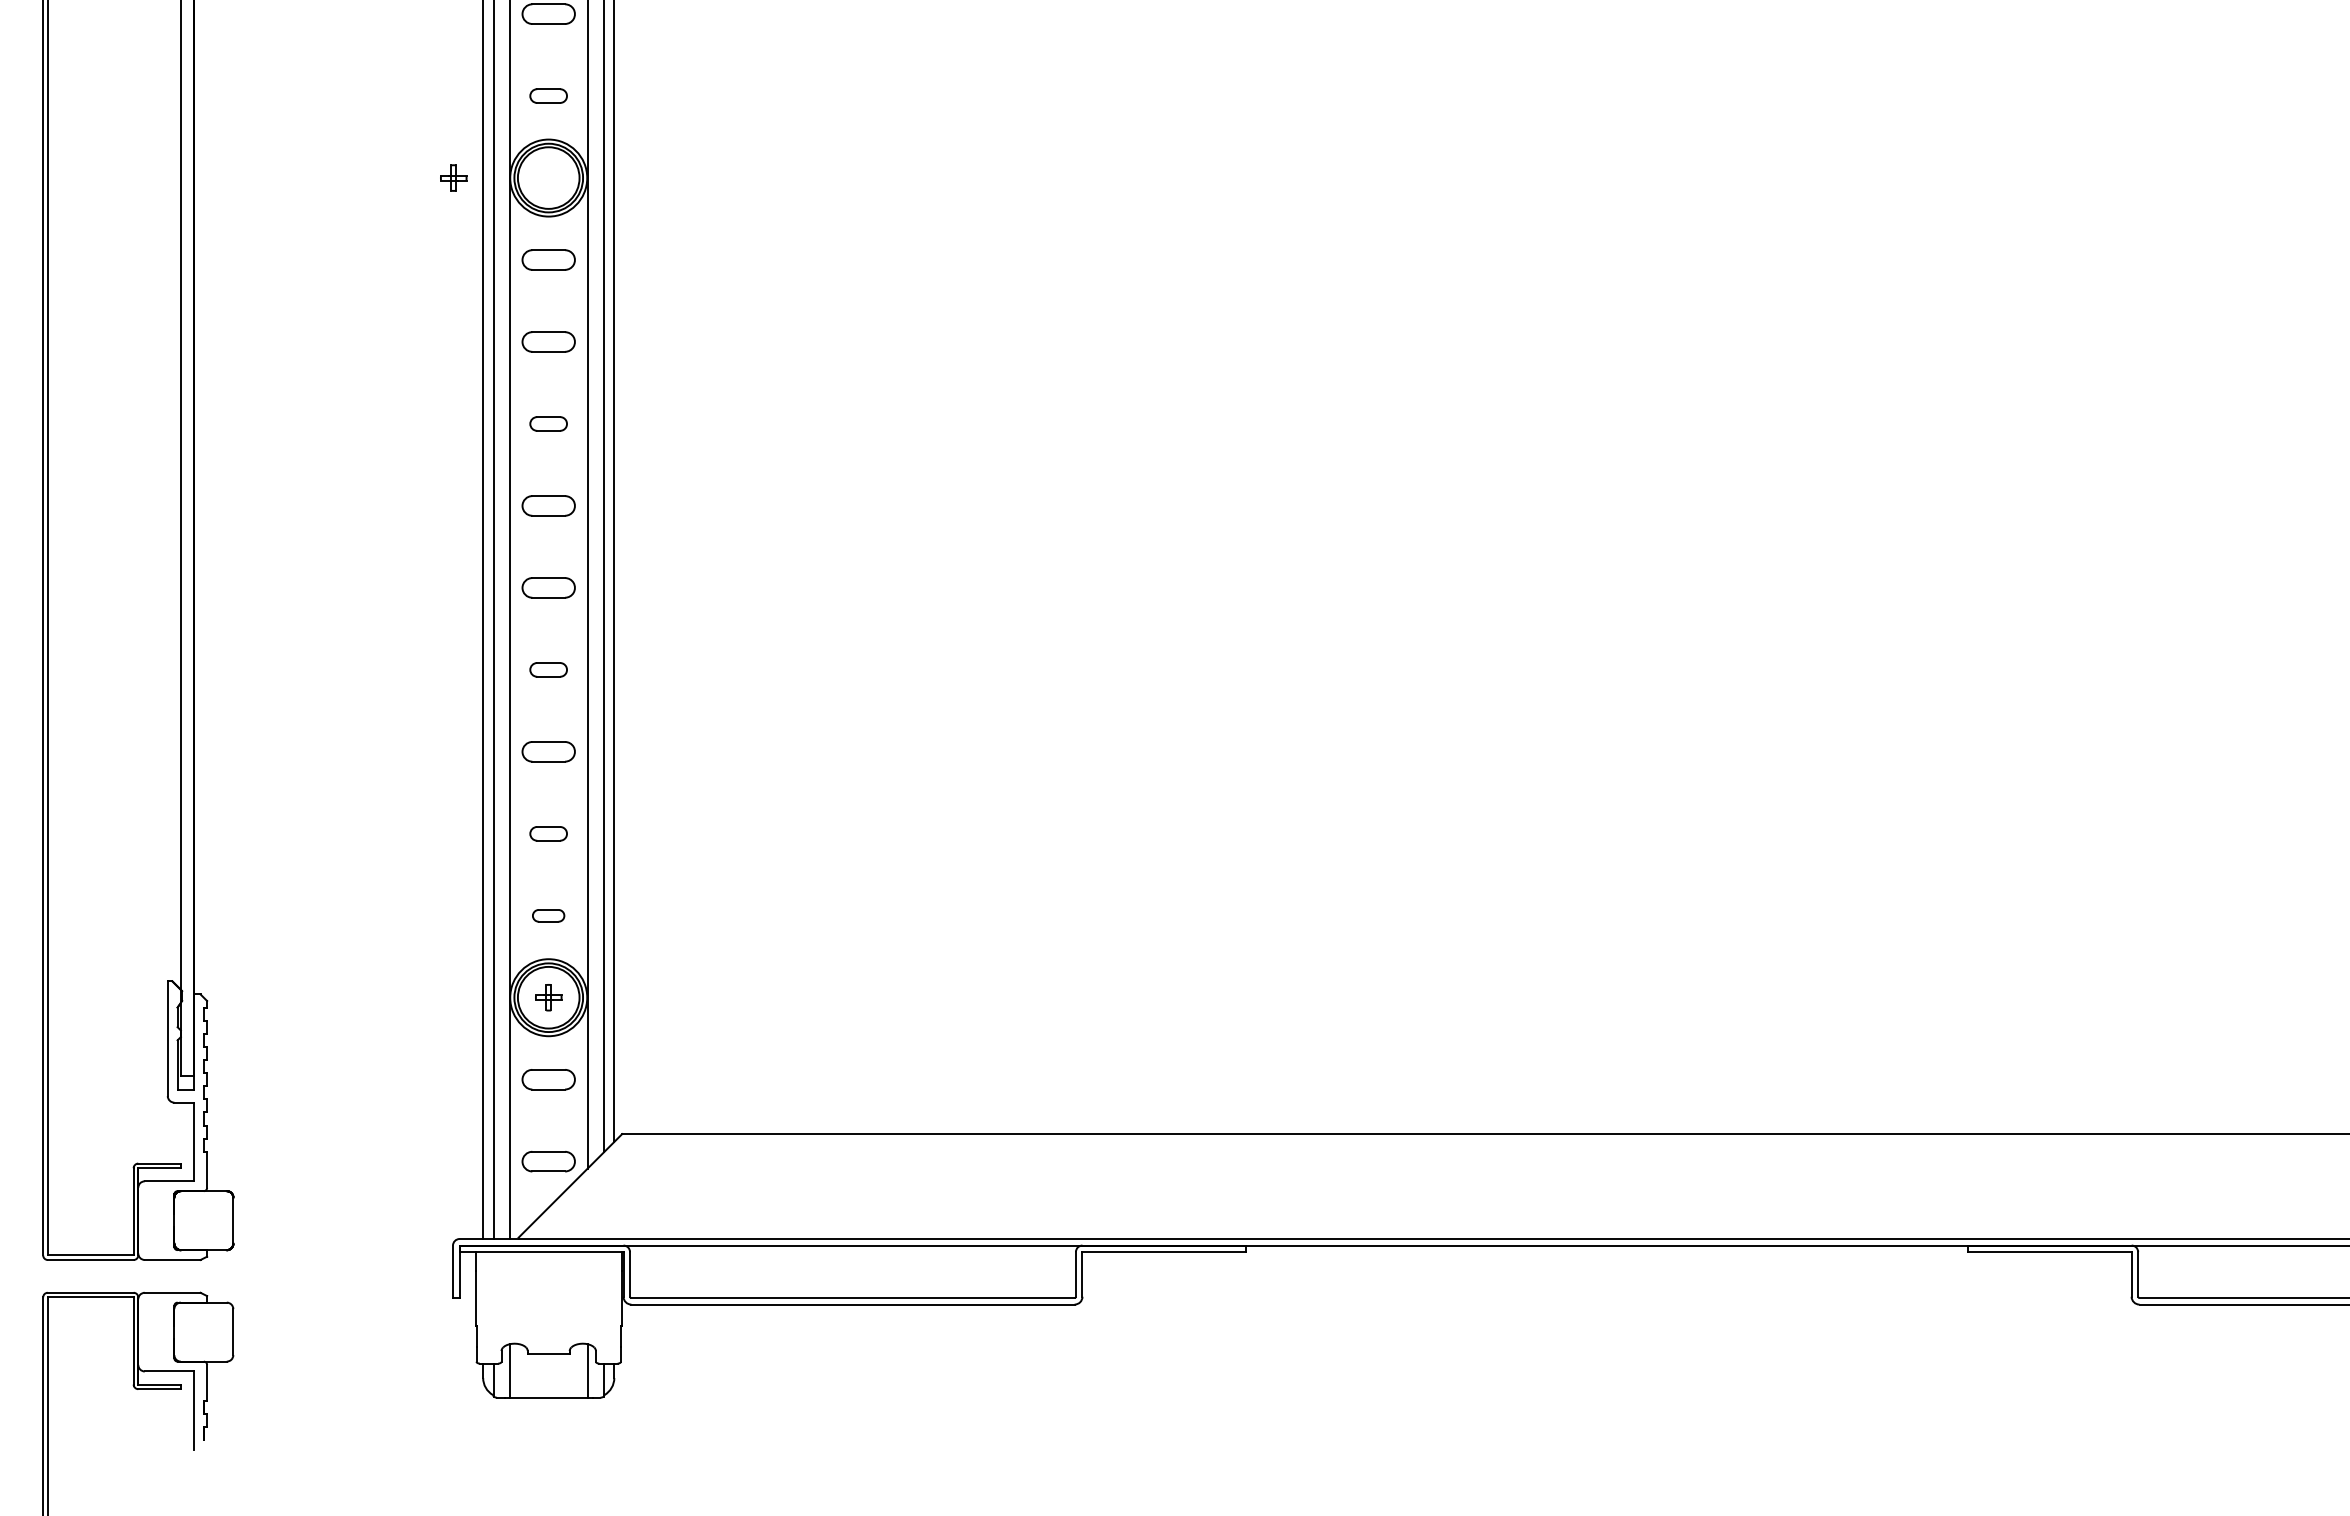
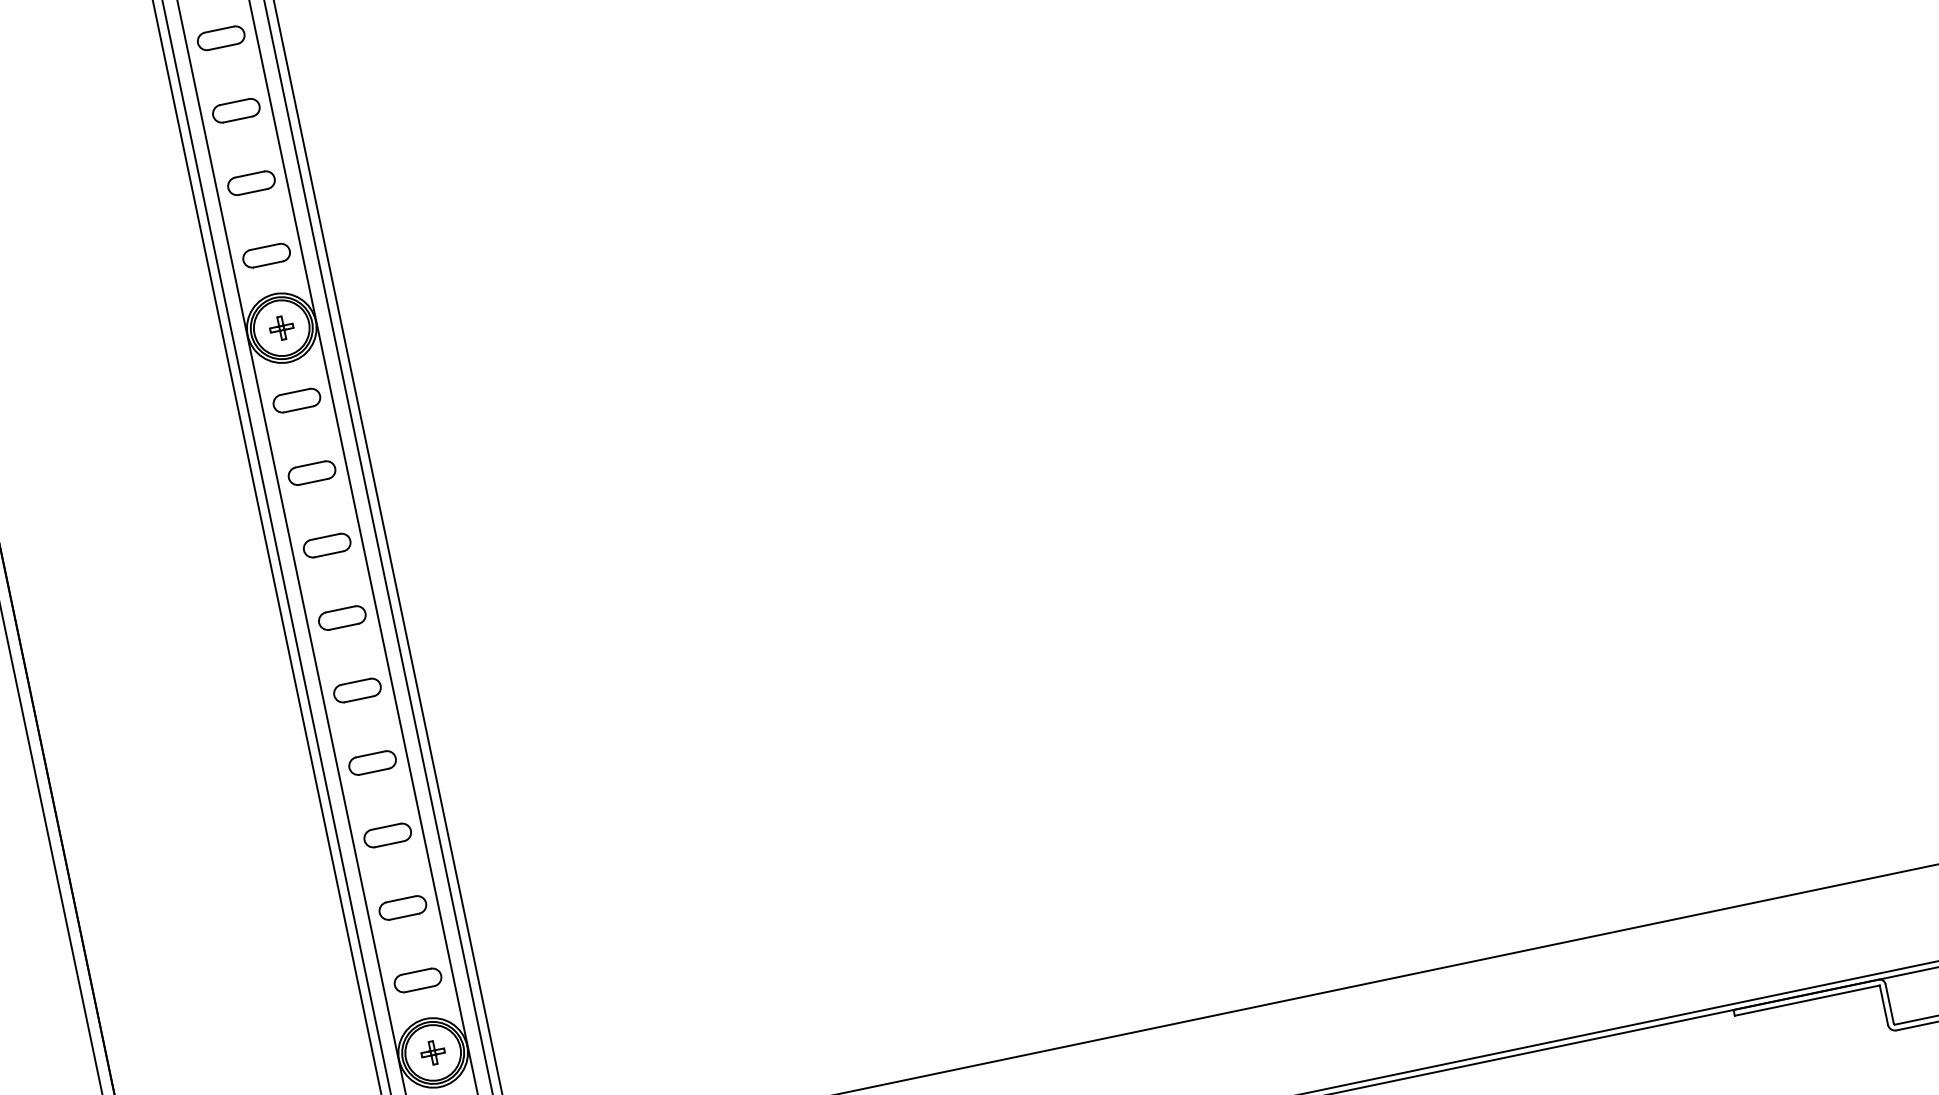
part: (548, 95) -> (266, 255), size x1.43
part: (453, 177) -> (281, 327), moved
part: (548, 423) -> (326, 545), size x1.43
part: (548, 669) -> (372, 762), size x1.43
part: (548, 833) -> (402, 907), size x1.43
part: (548, 915) -> (417, 980), size x1.67

